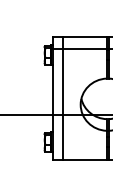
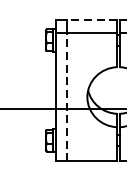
line: (84, 37) -> (91, 19), solid -> dashed
line: (63, 104) -> (67, 96), solid -> dashed

